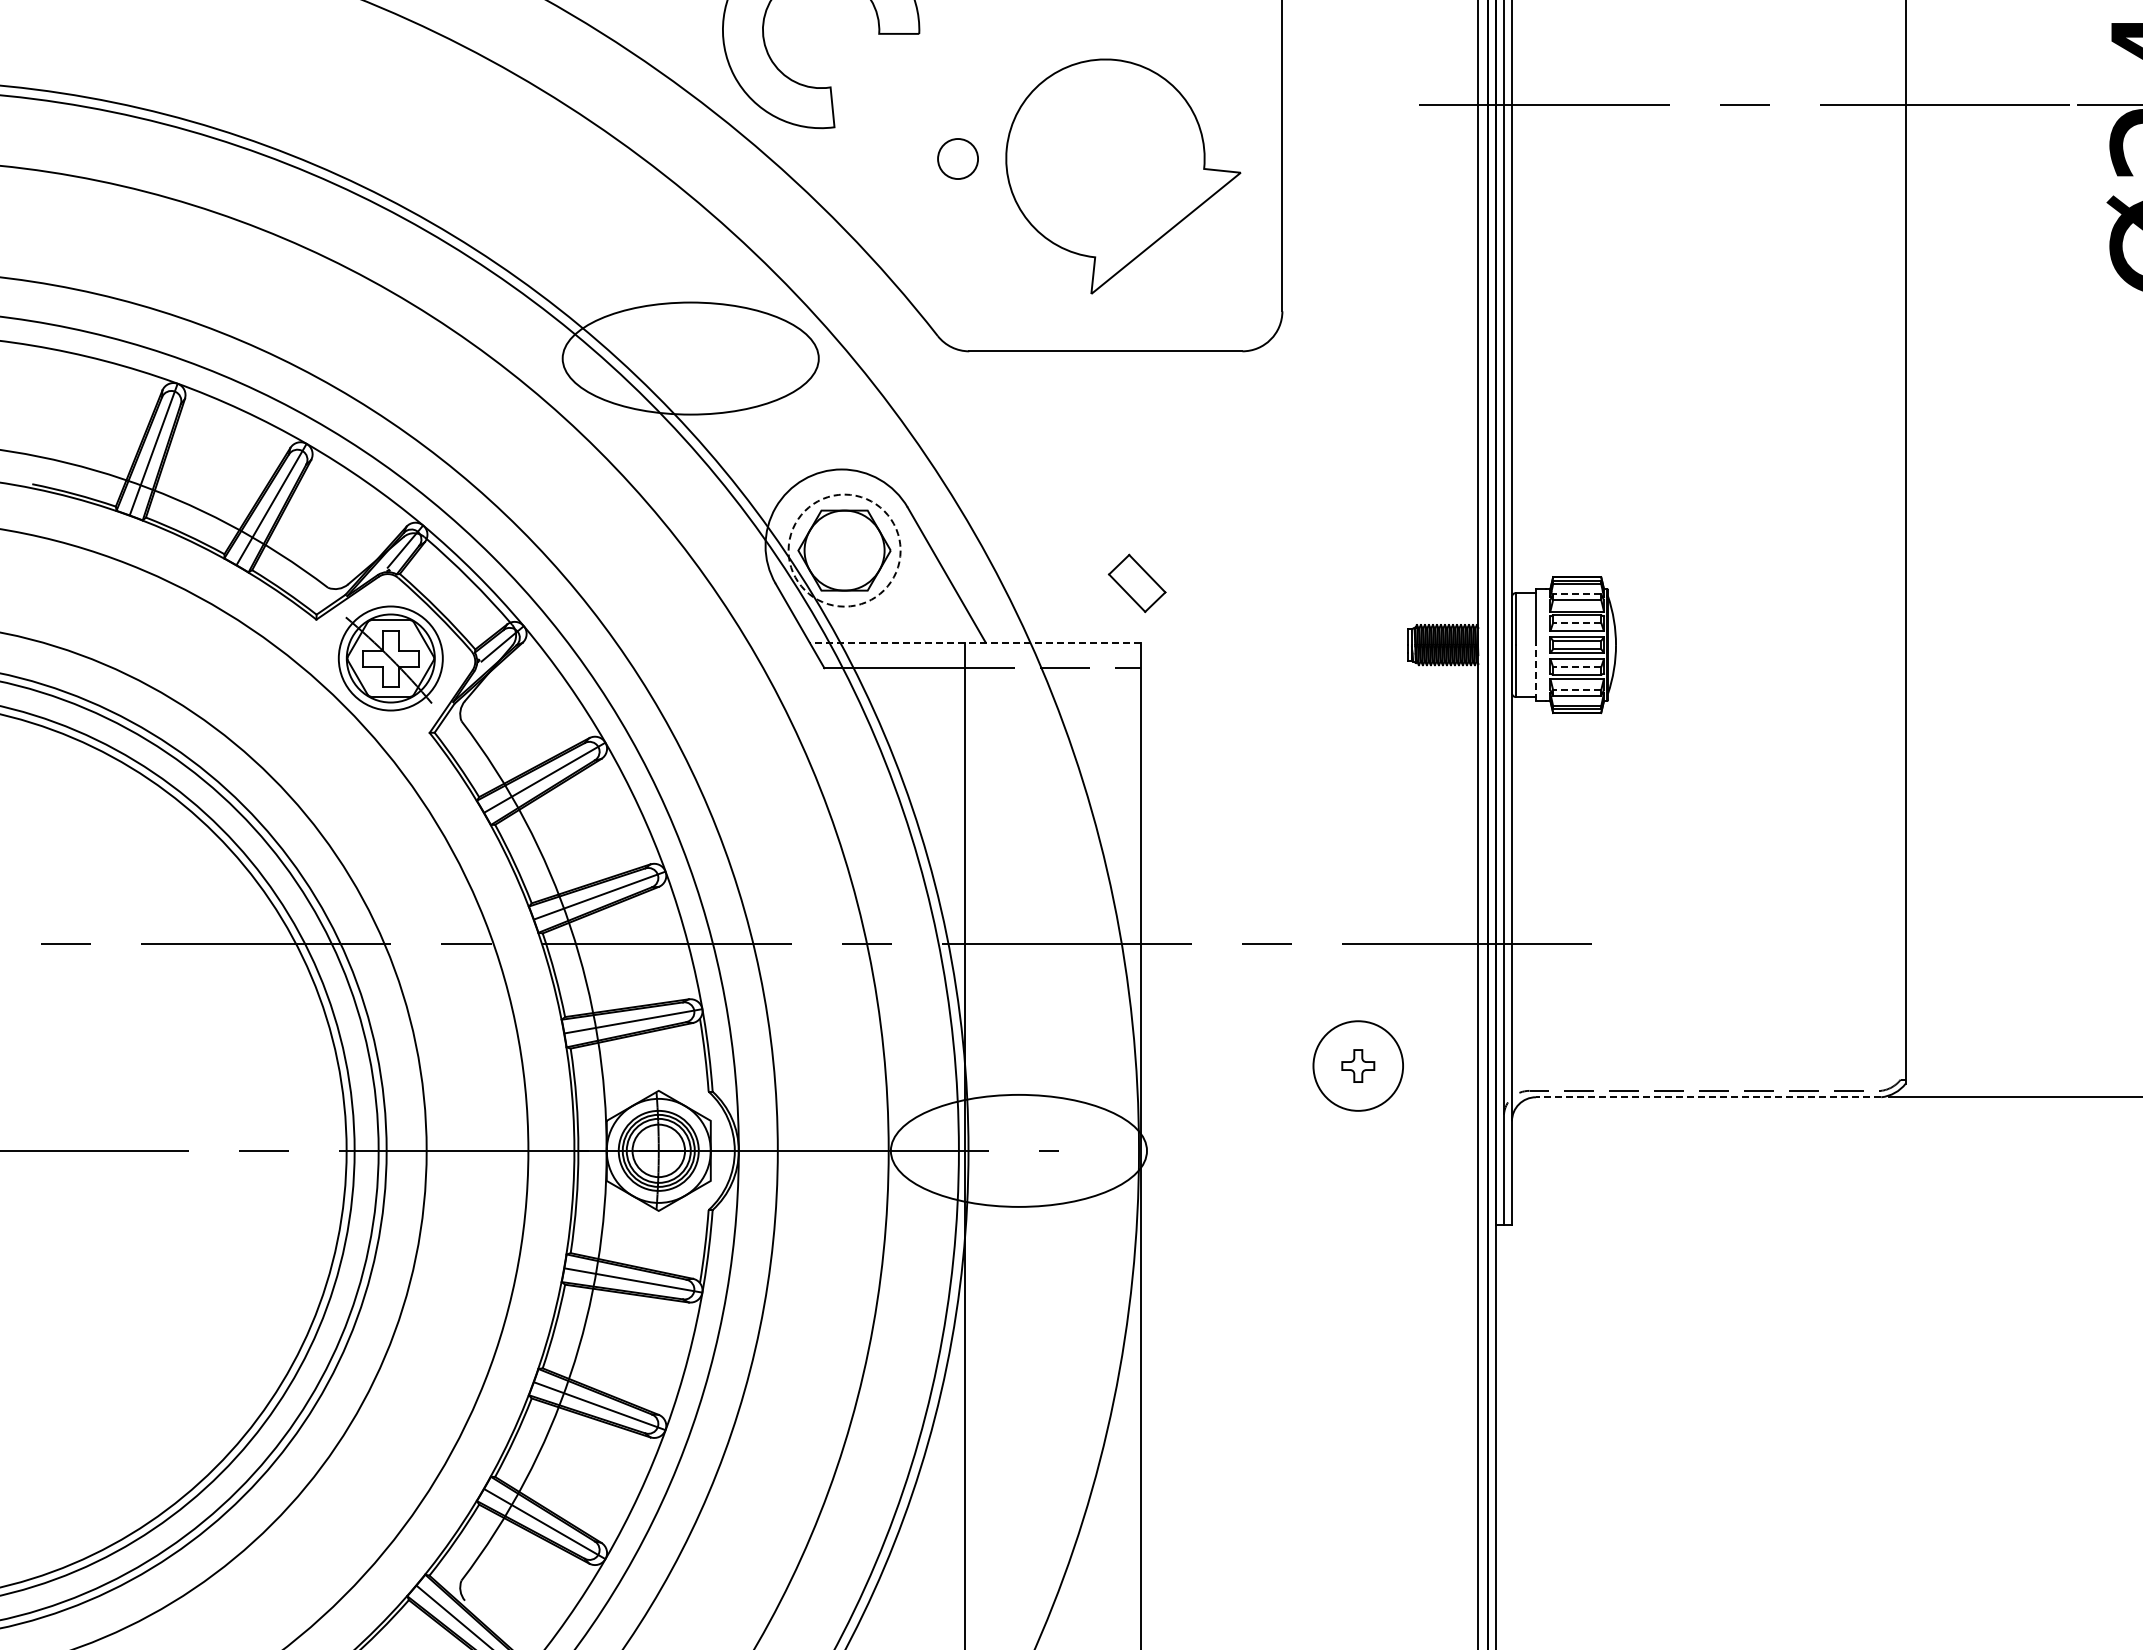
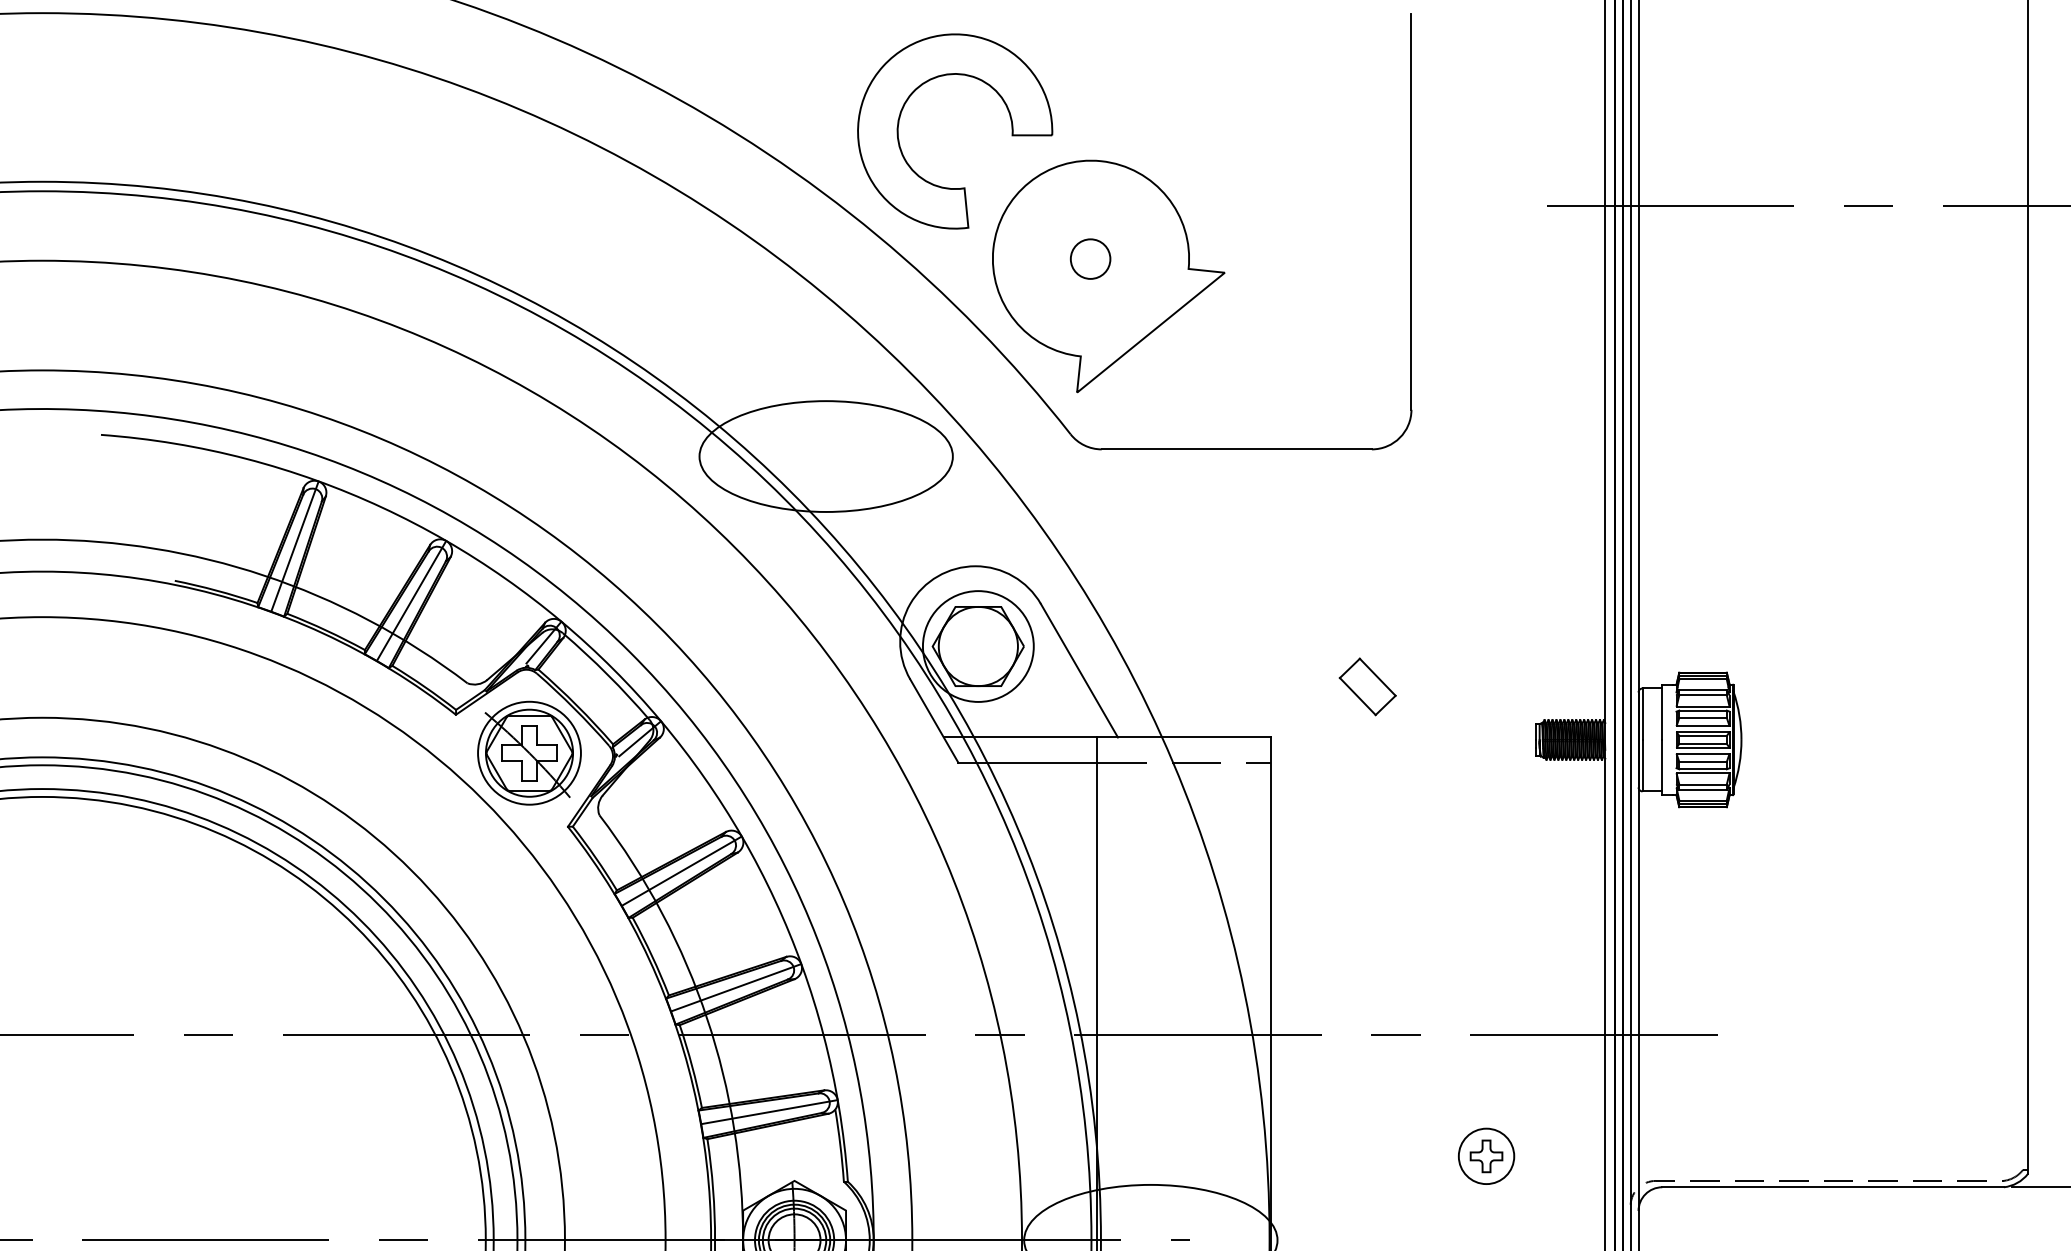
part: (1123, 176) -> (1108, 276), moved
circle: (844, 550) -> (978, 646), dashed -> solid
part: (1136, 582) -> (1367, 685), moved
line: (1576, 594) -> (1702, 689), dashed -> solid
line: (1576, 622) -> (1702, 717), dashed -> solid
line: (975, 642) -> (1107, 737), dashed -> solid
line: (1576, 667) -> (1702, 762), dashed -> solid
line: (1535, 672) -> (1661, 767), dashed -> solid
line: (1576, 690) -> (1702, 784), dashed -> solid
circle: (1358, 1066) -> (1486, 1156), size x0.62
line: (1708, 1097) -> (1832, 1187), dashed -> solid

